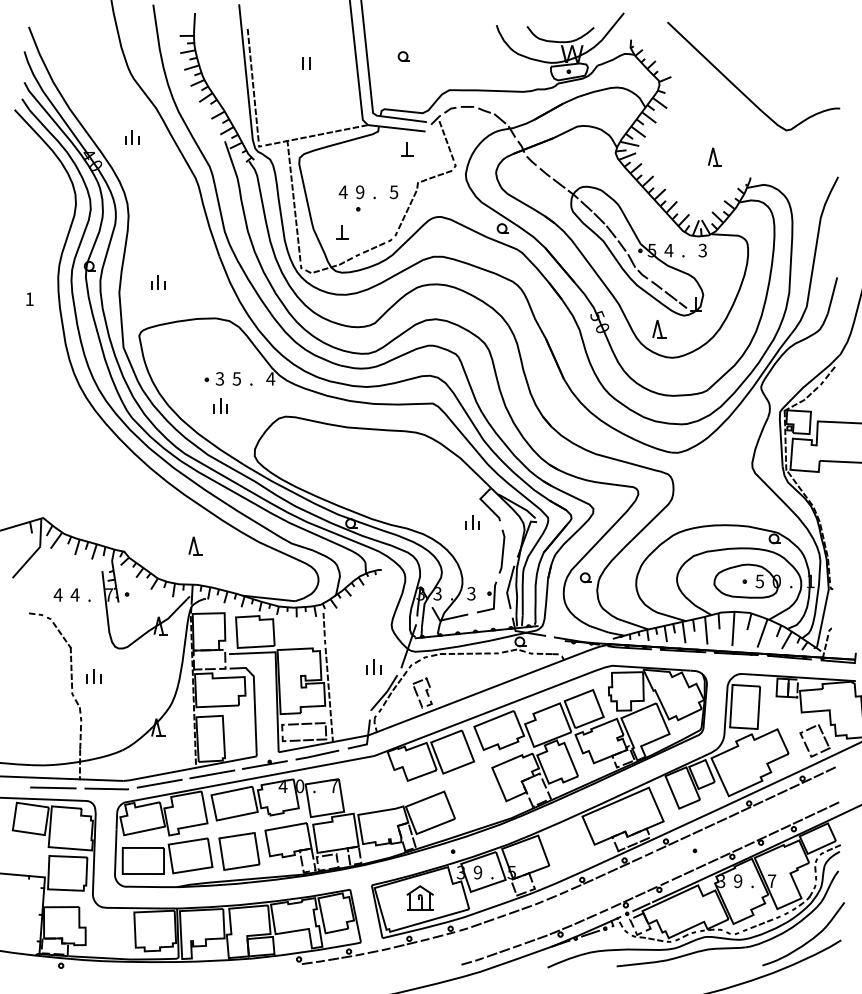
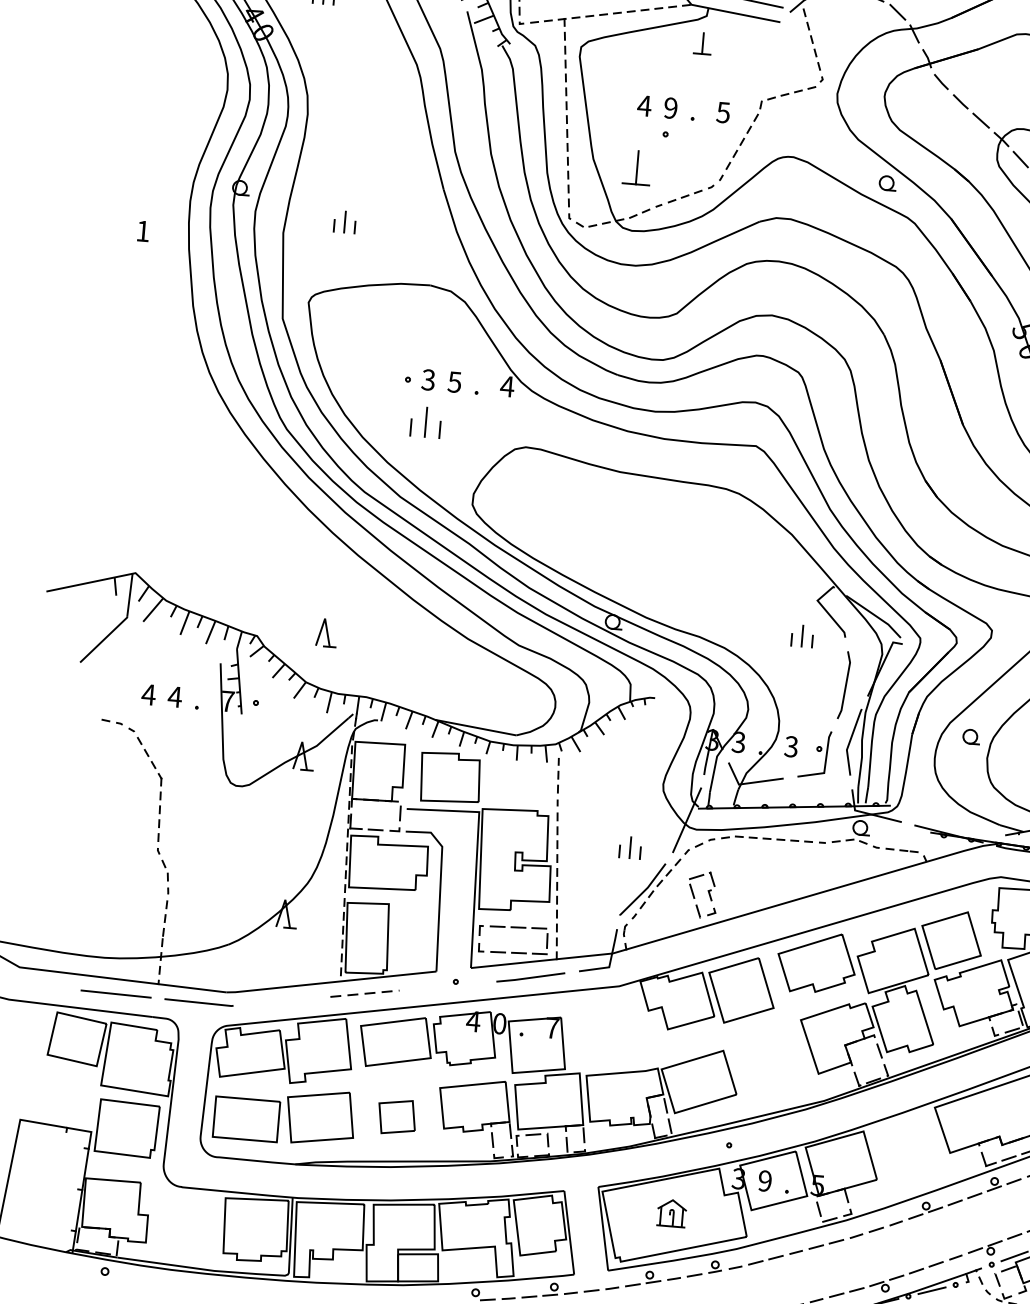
part: (407, 149) -> (703, 43), moved
part: (342, 232) -> (638, 168), size x1.6
part: (220, 405) -> (425, 421), size x1.4
part: (195, 545) -> (326, 632), moved
part: (93, 676) -> (193, 826), removed
line: (264, 764) -> (447, 985), removed
line: (212, 774) -> (365, 993), solid -> dashed
line: (159, 783) -> (281, 1001), removed
part: (239, 851) -> (397, 1117), size x0.6
part: (419, 897) -> (670, 1212), size x0.7

